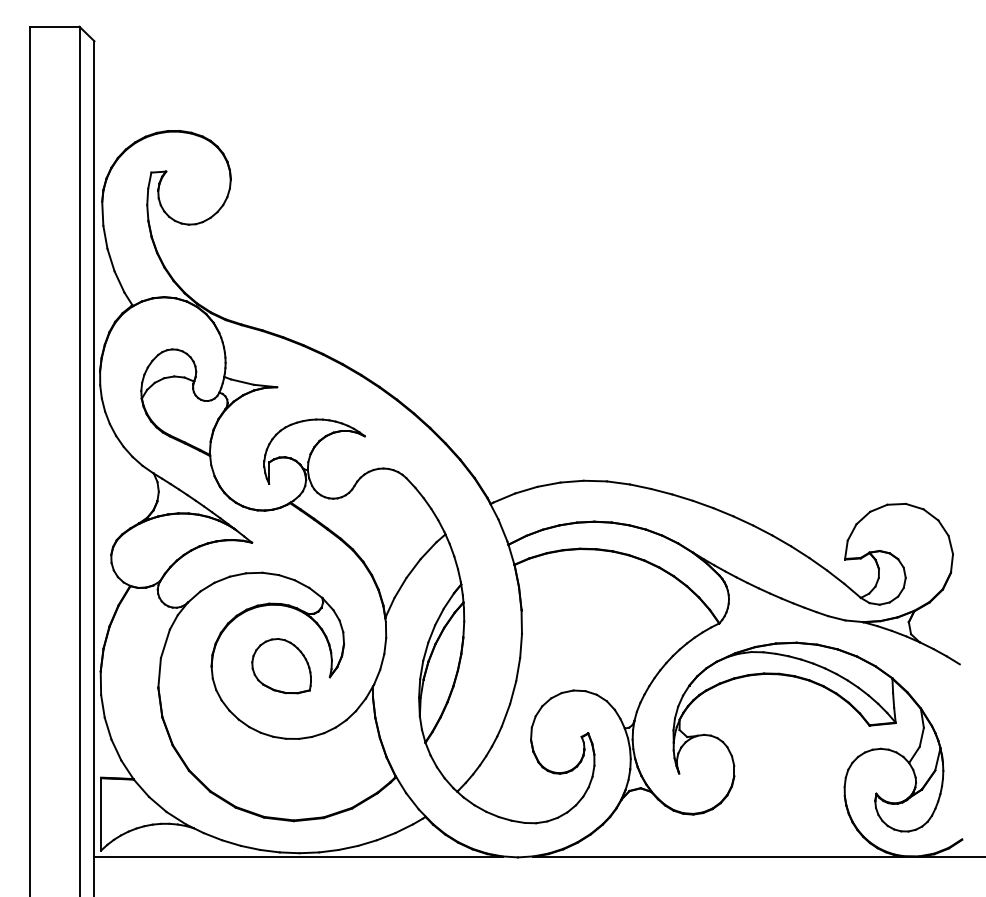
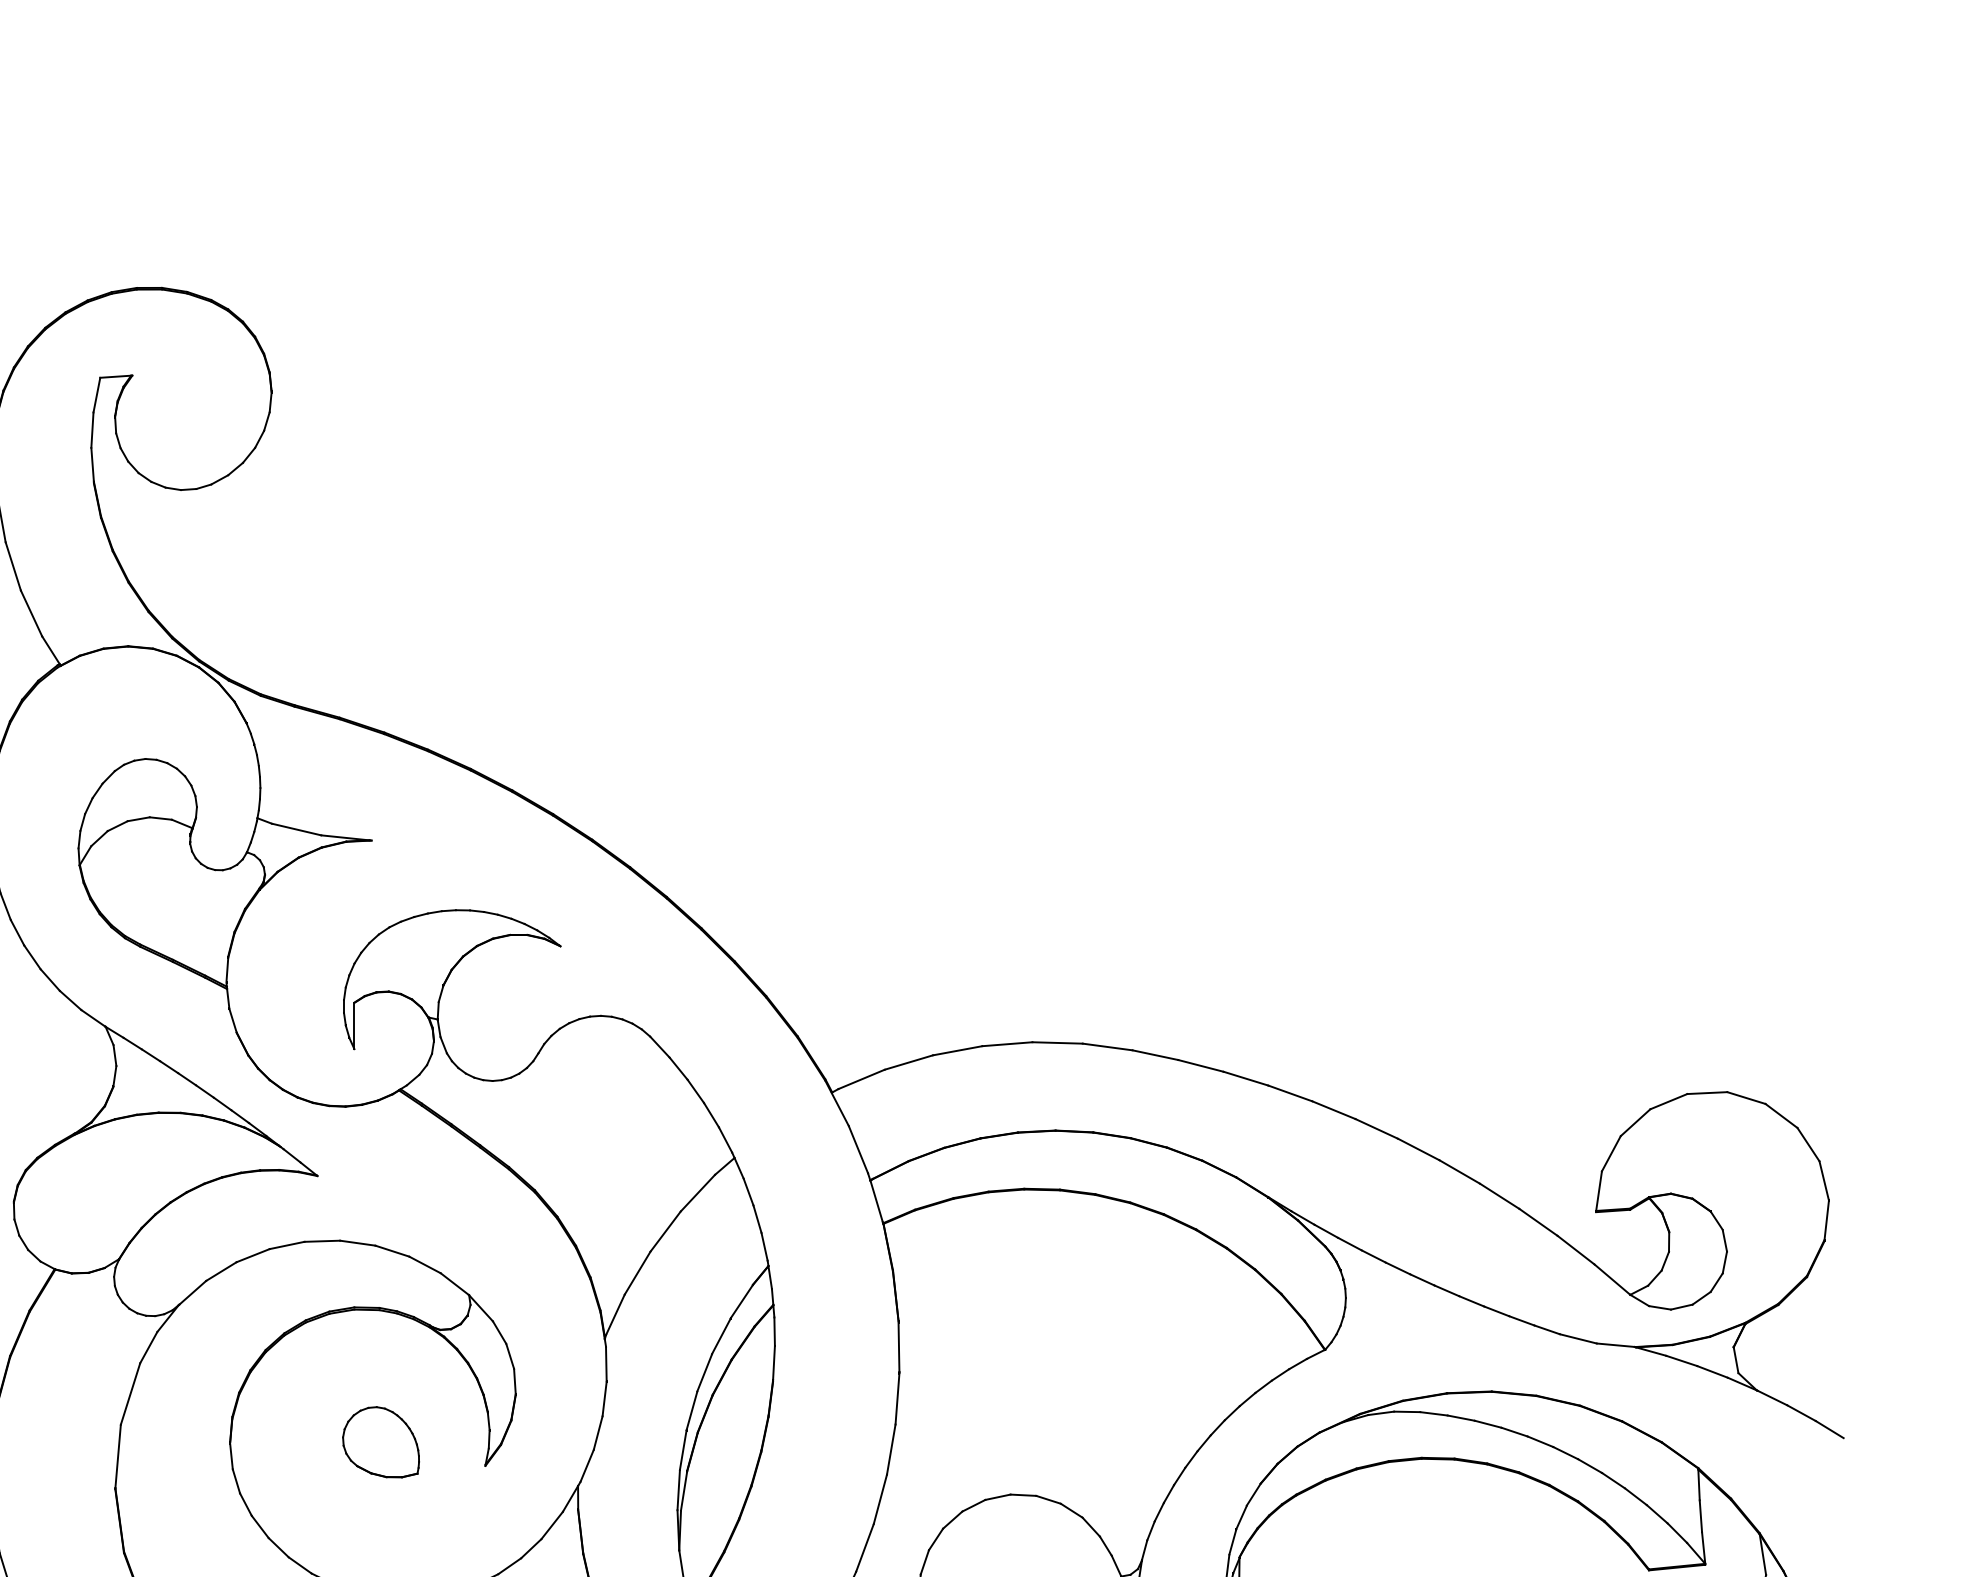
part: (281, 666) -> (380, 1442), size x0.6

